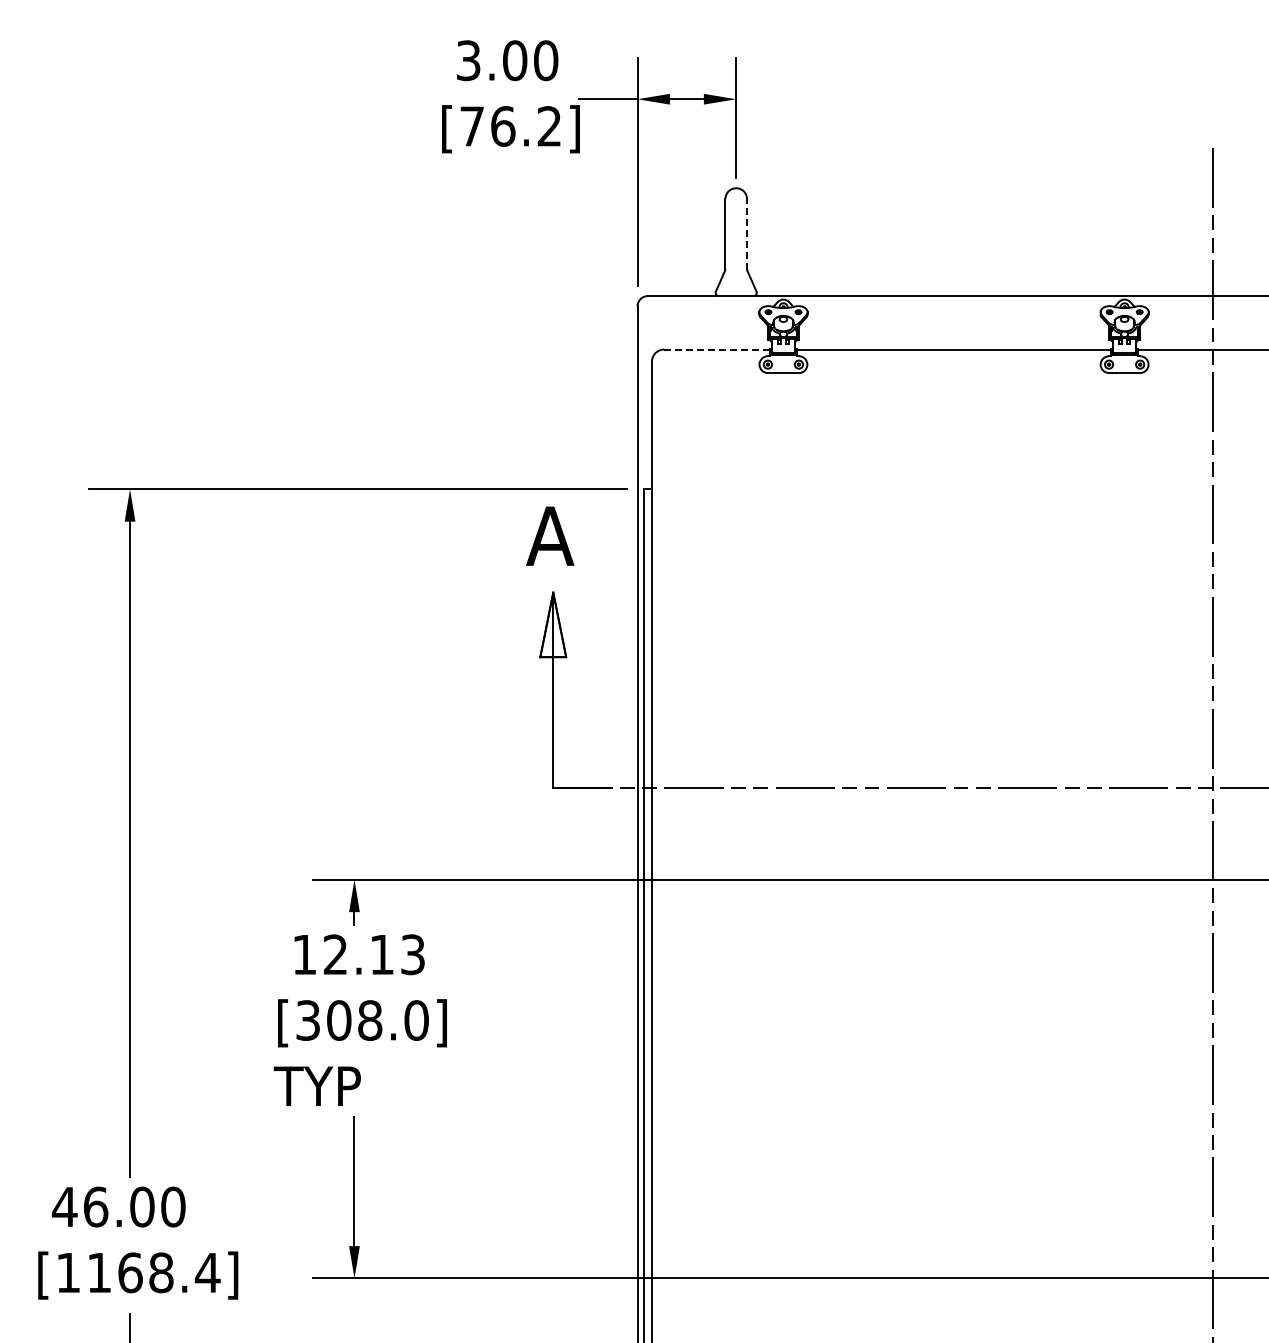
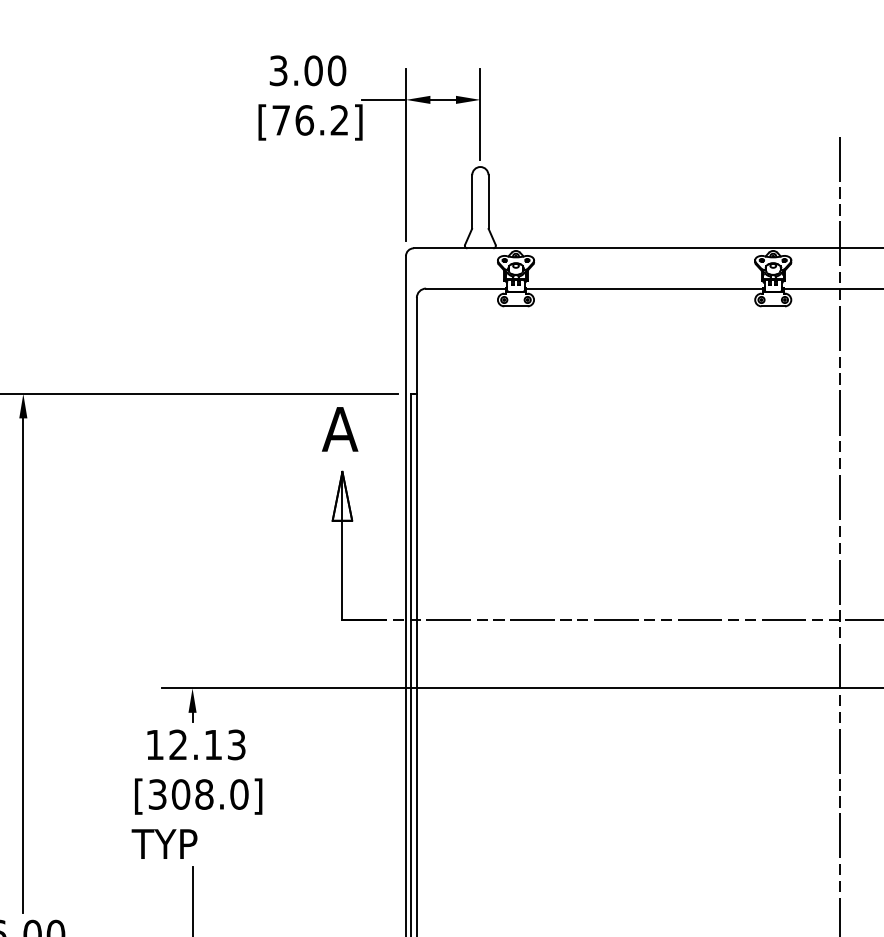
line: (747, 233) -> (488, 201), dashed -> solid
line: (717, 349) -> (466, 288), dashed -> solid

